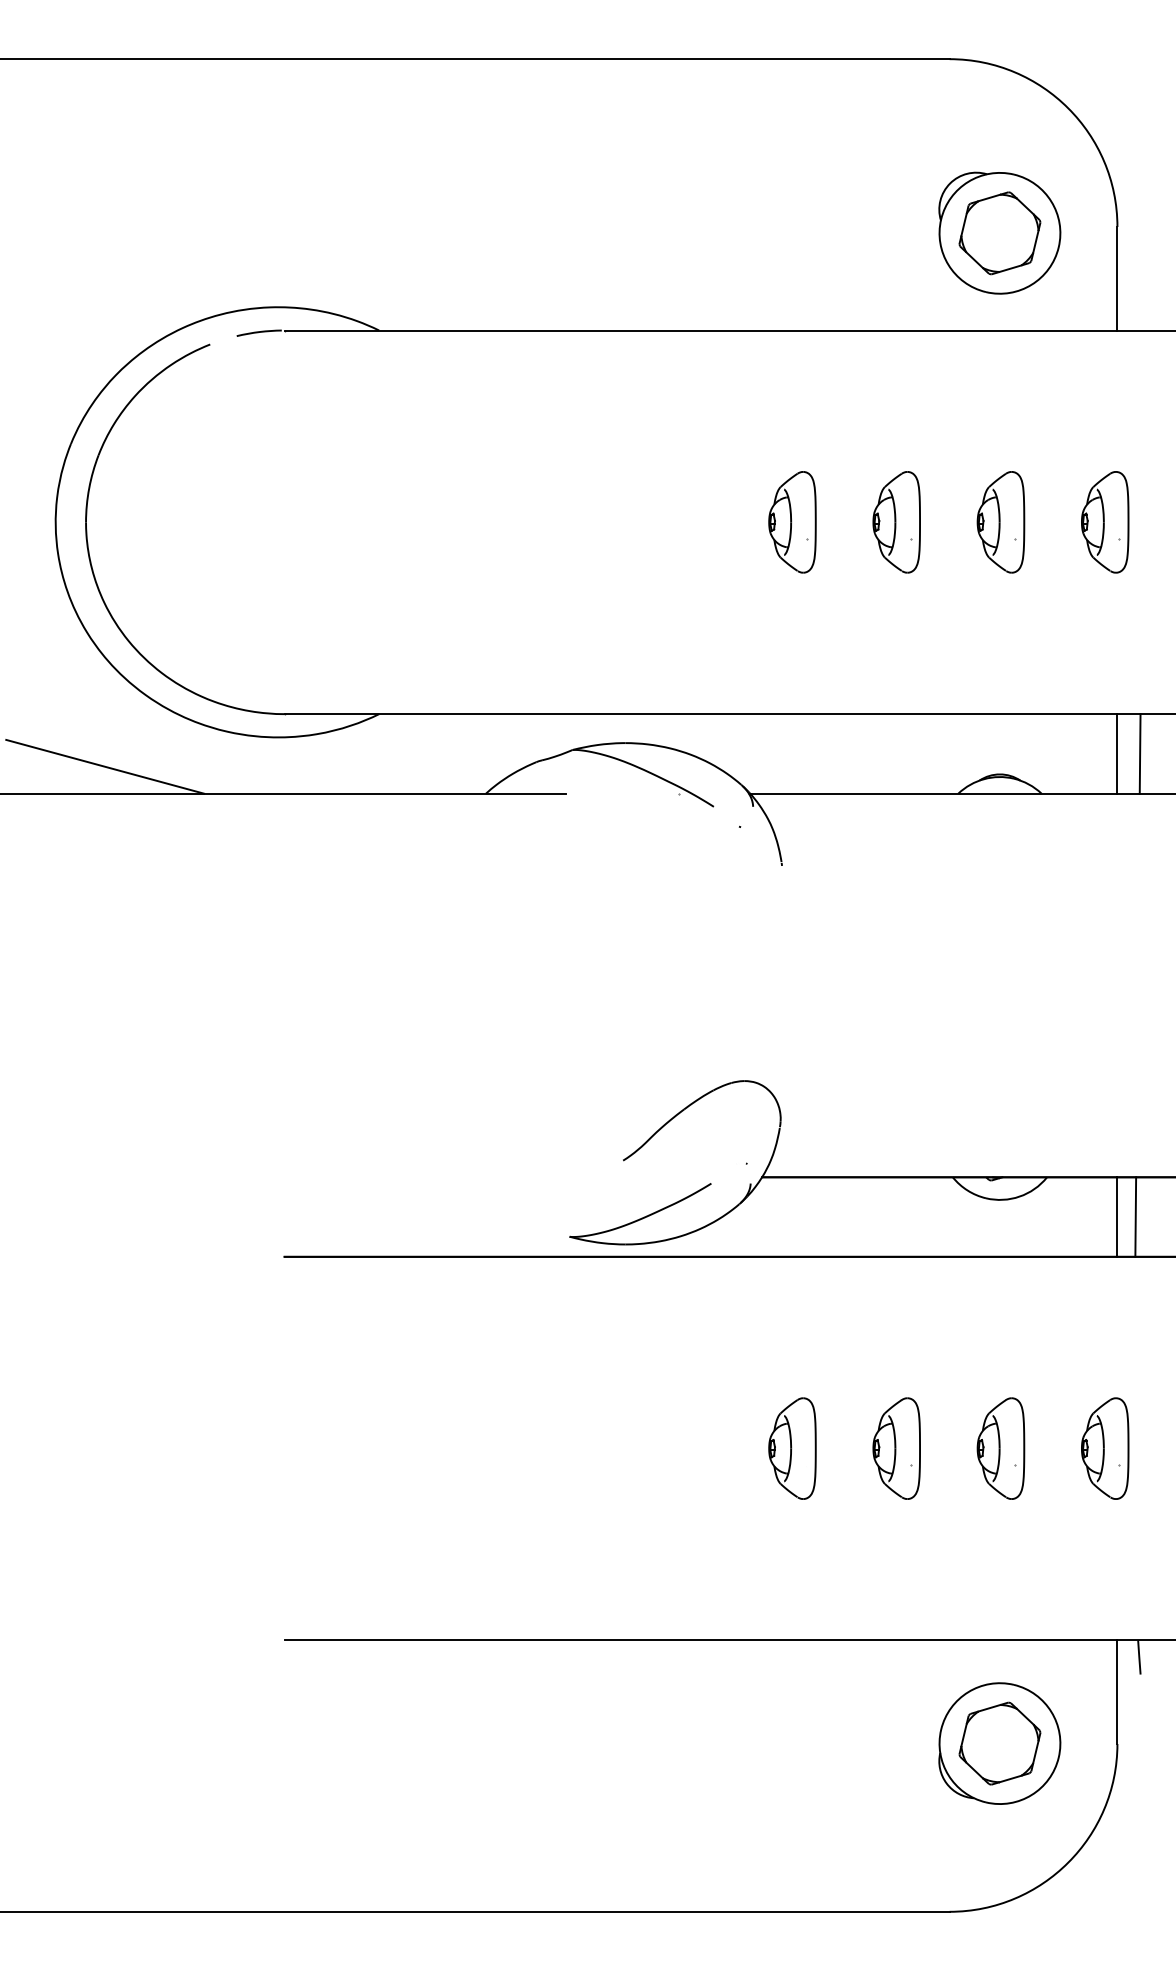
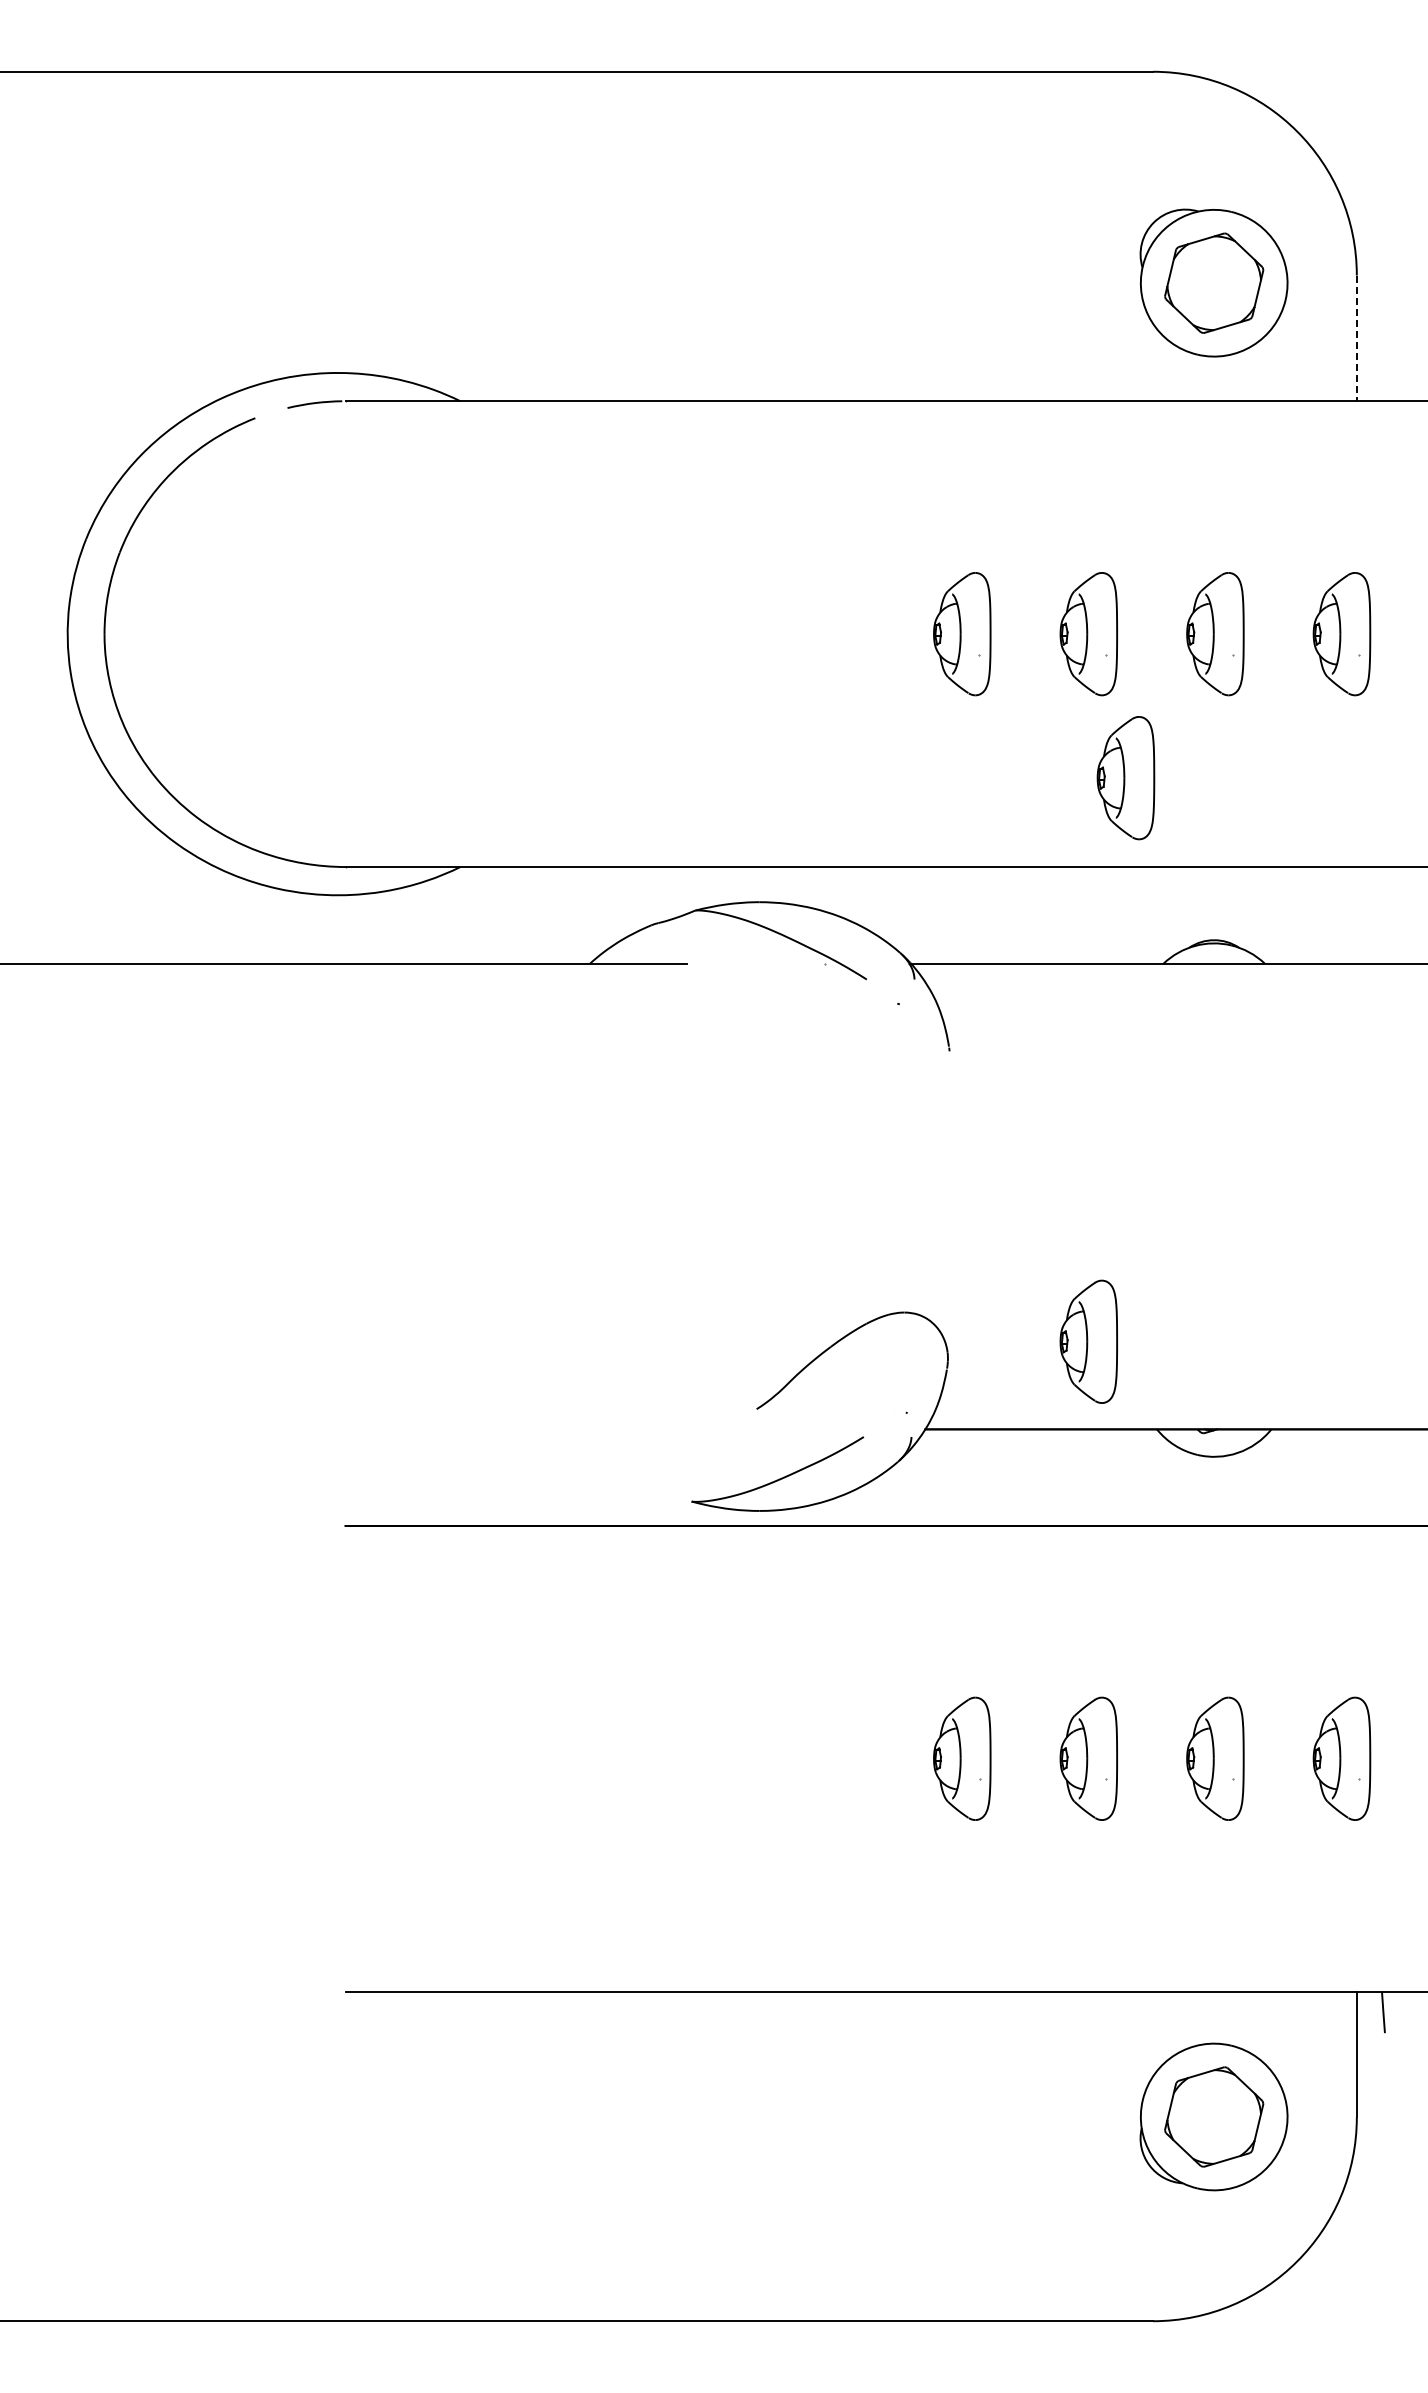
line: (1117, 278) -> (1356, 338), solid -> dashed
part: (926, 641) -> (1125, 778), added
line: (1117, 754) -> (1356, 915), removed
line: (1139, 754) -> (1383, 915), removed
line: (104, 766) -> (127, 930), removed
part: (896, 1104) -> (1088, 1341), added
line: (1117, 1216) -> (1356, 1477), removed
line: (1135, 1216) -> (1378, 1477), removed

